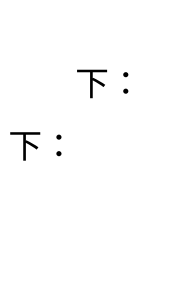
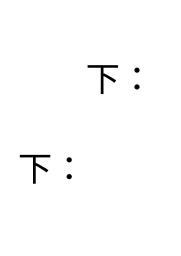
text: (102, 83) -> (113, 79), moved

